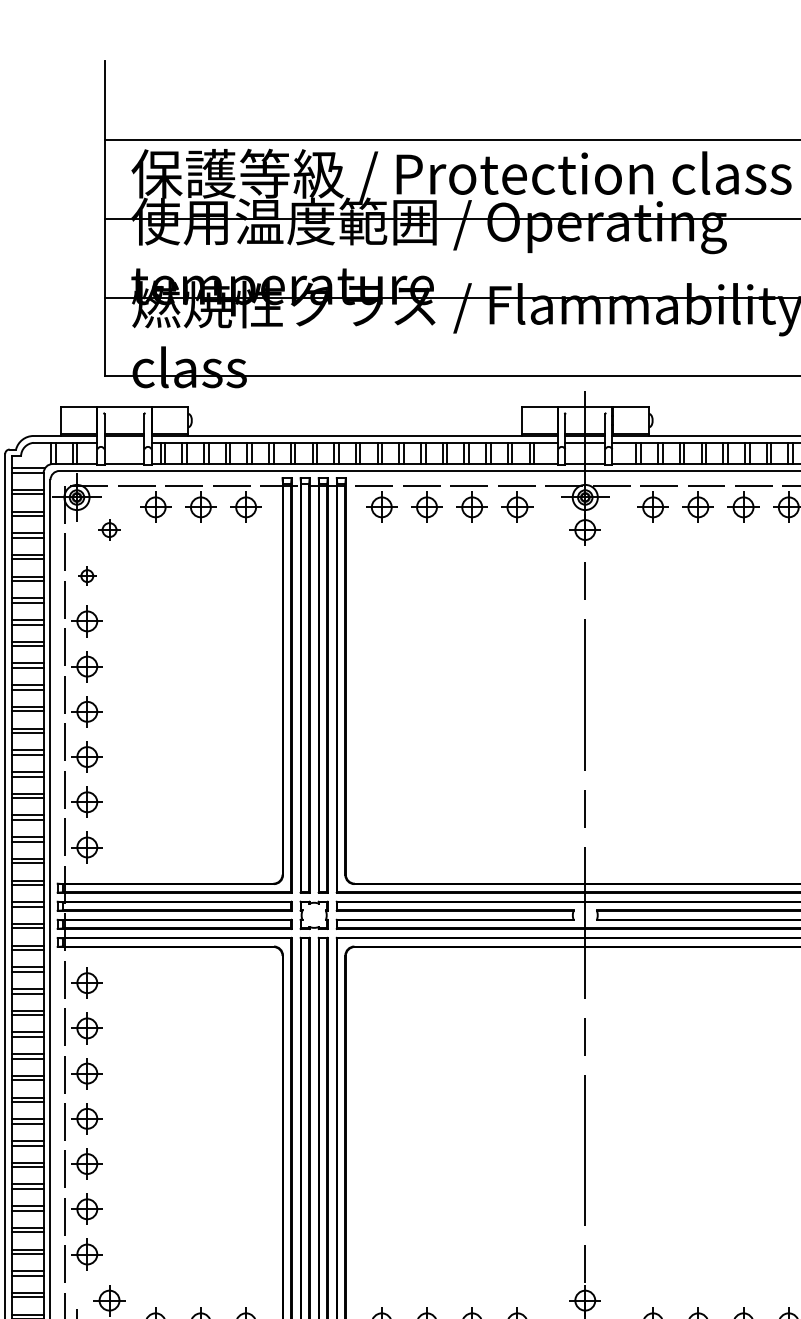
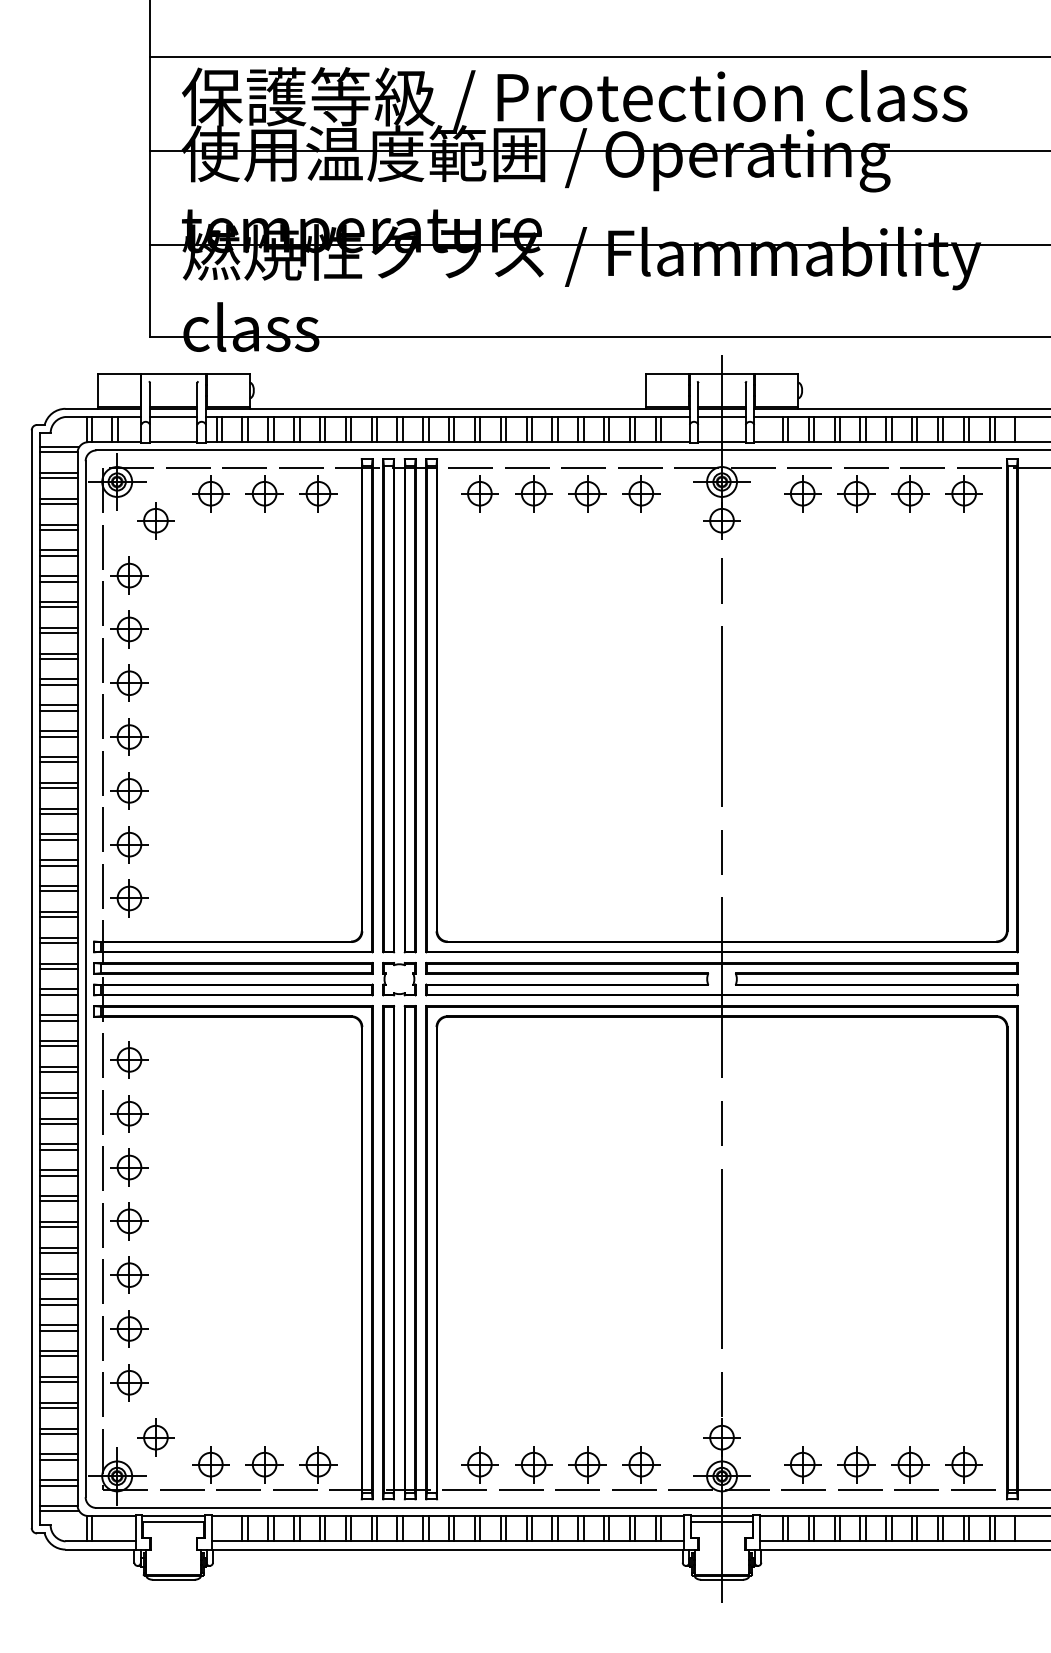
line: (124, 443) -> (173, 417), added
part: (109, 529) -> (155, 520), size x1.43
part: (87, 576) -> (129, 575), size x1.67

